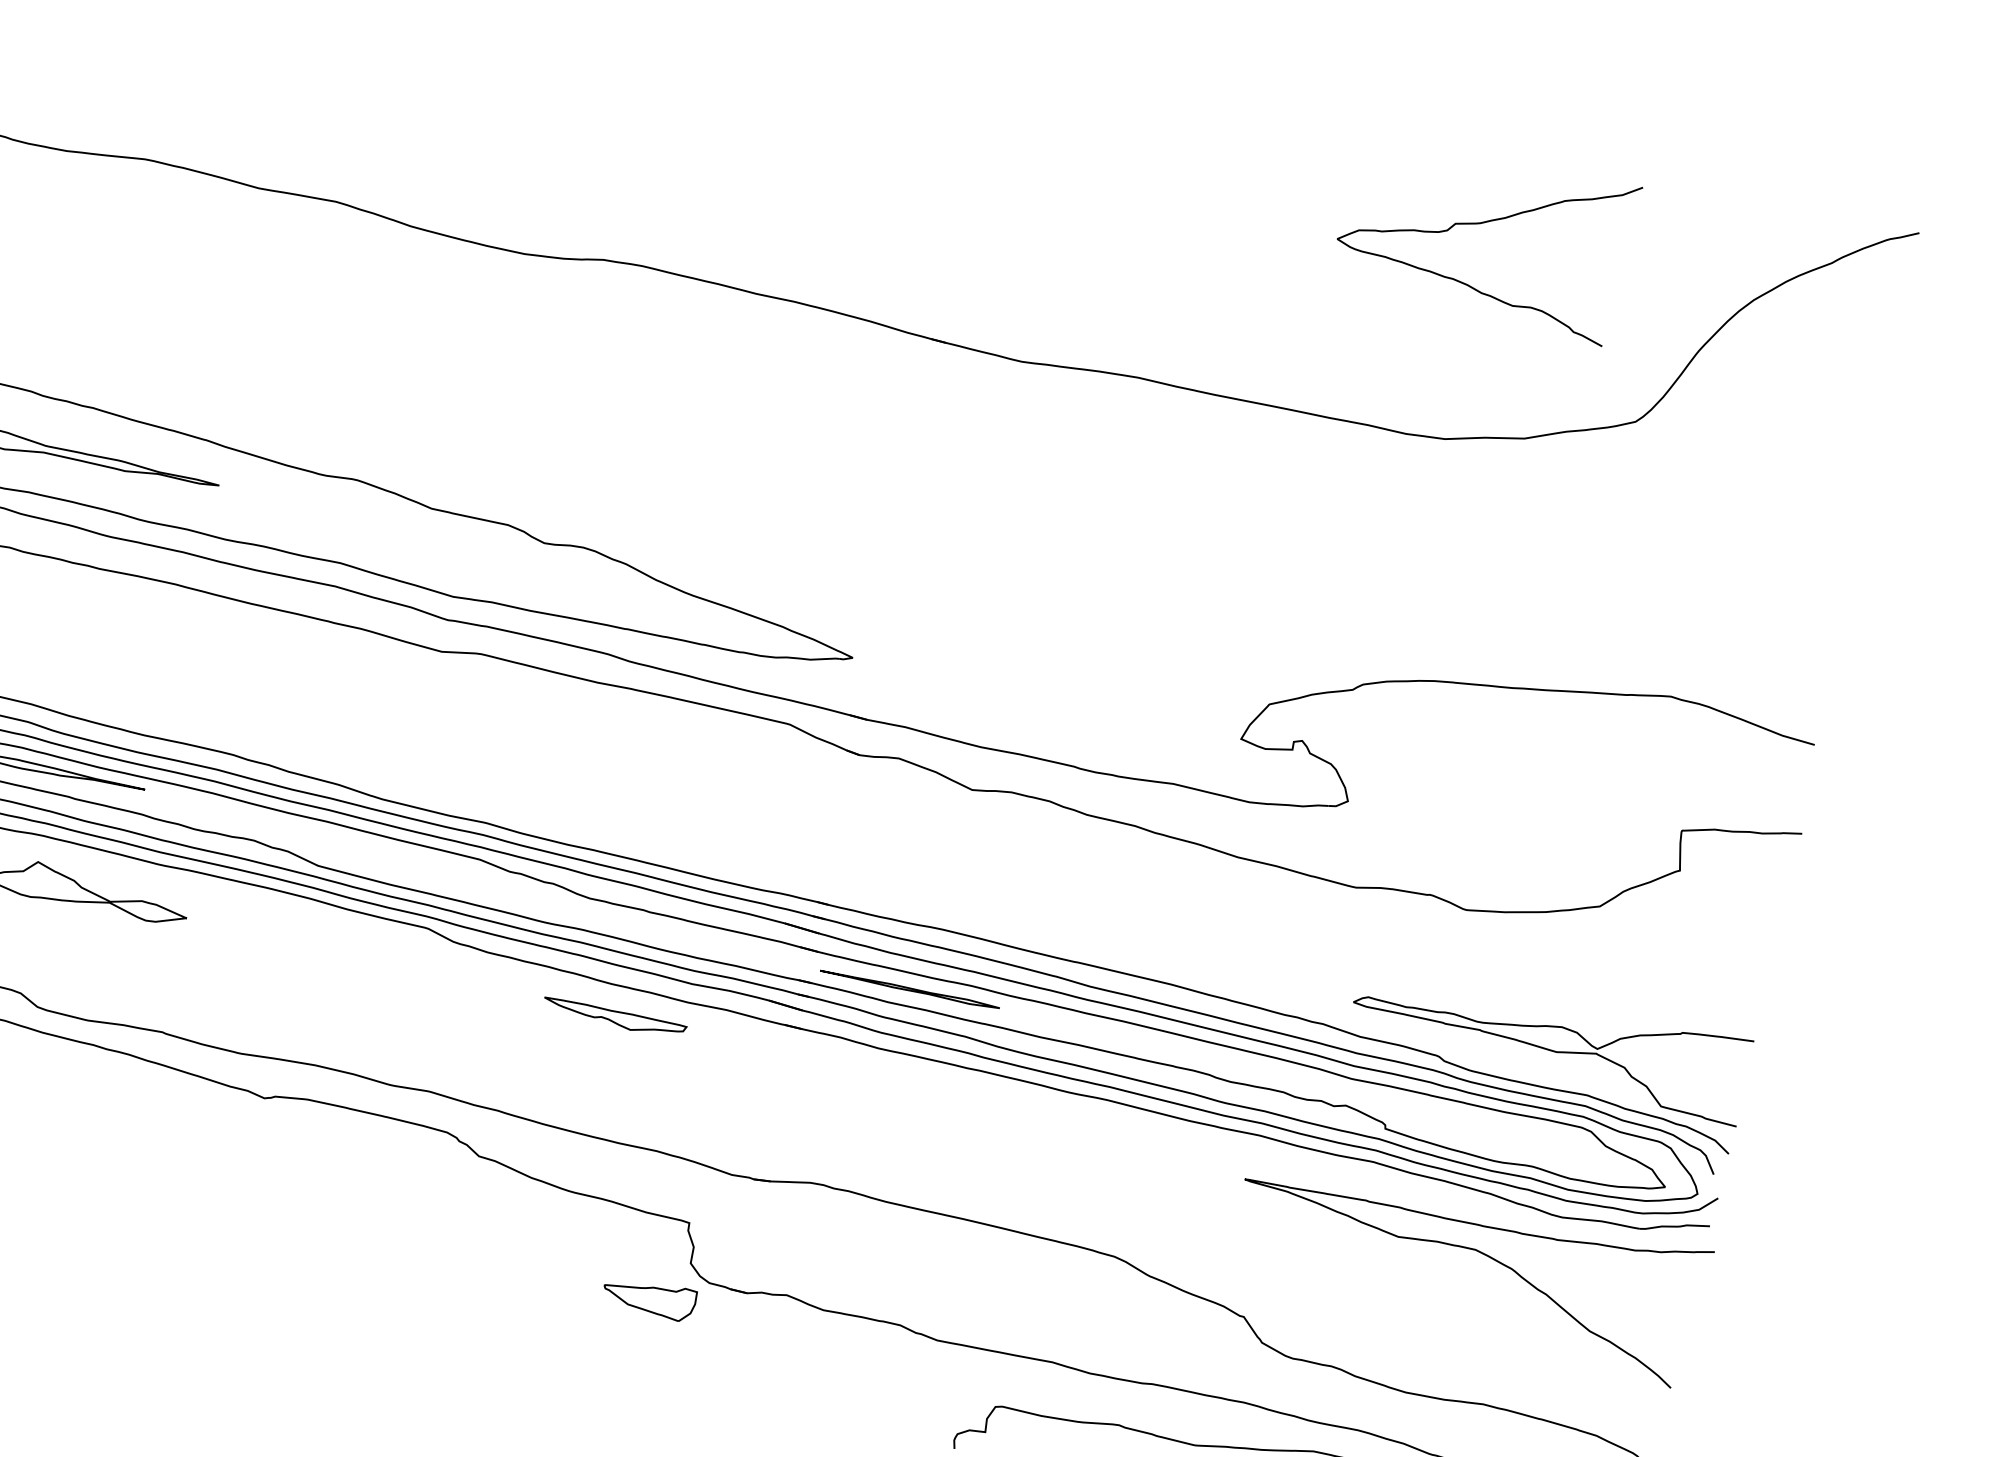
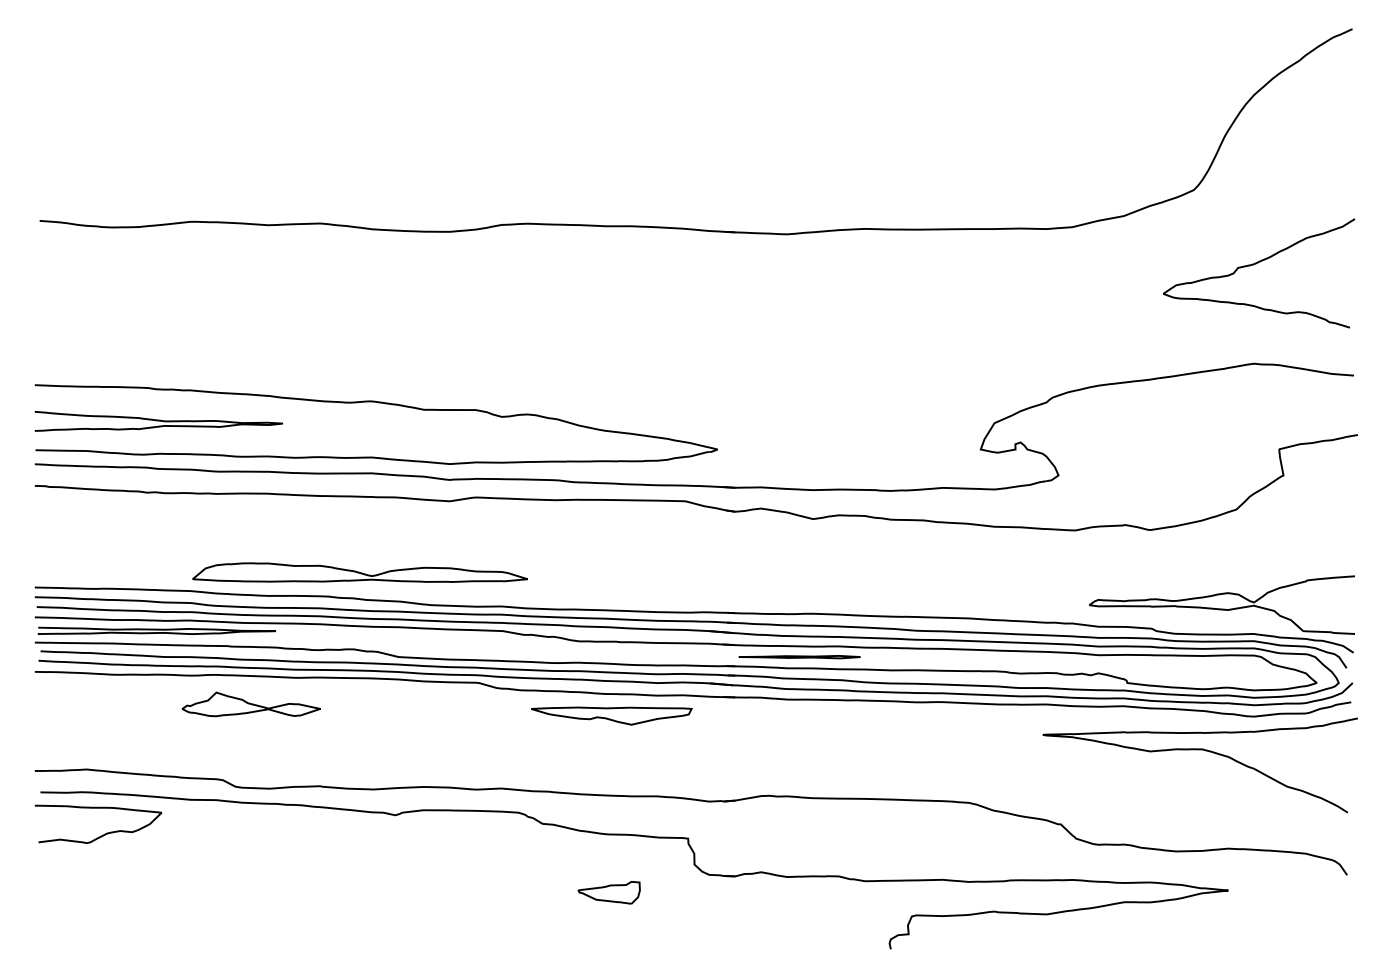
curve: (1483, 224) -> (1256, 264), moved
part: (286, 728) -> (359, 572), added
part: (614, 1017) -> (611, 715), size x1.67
part: (648, 1297) -> (608, 892), moved

